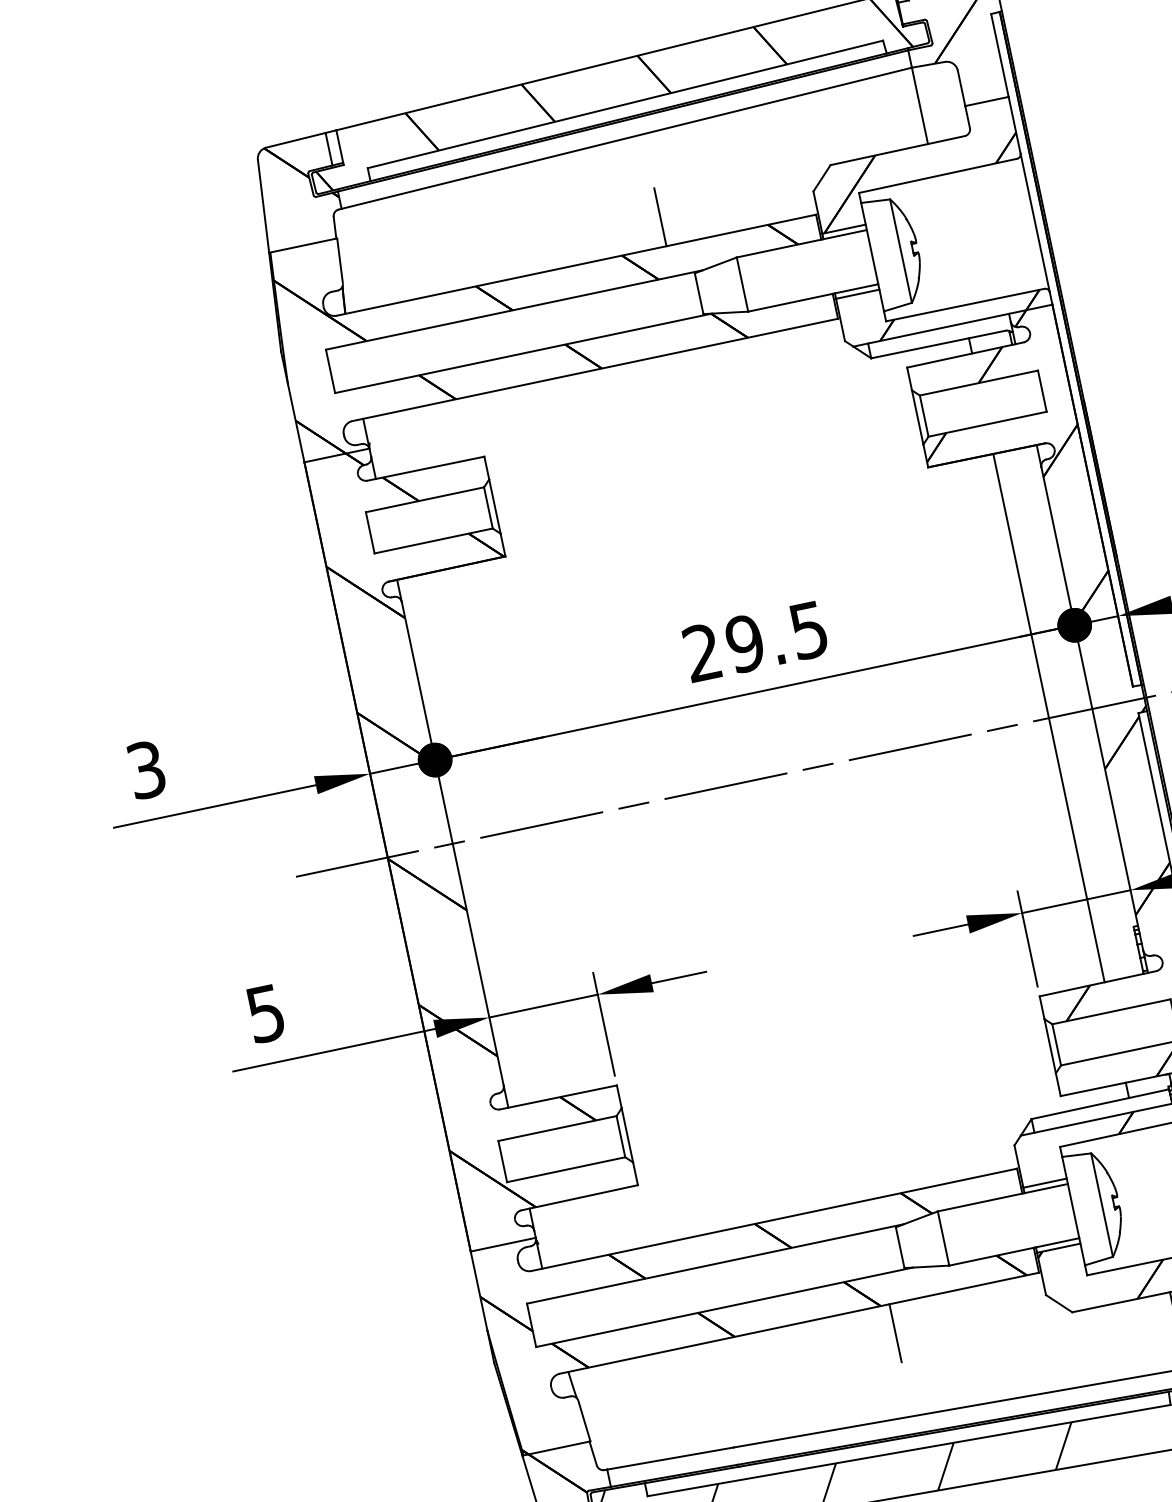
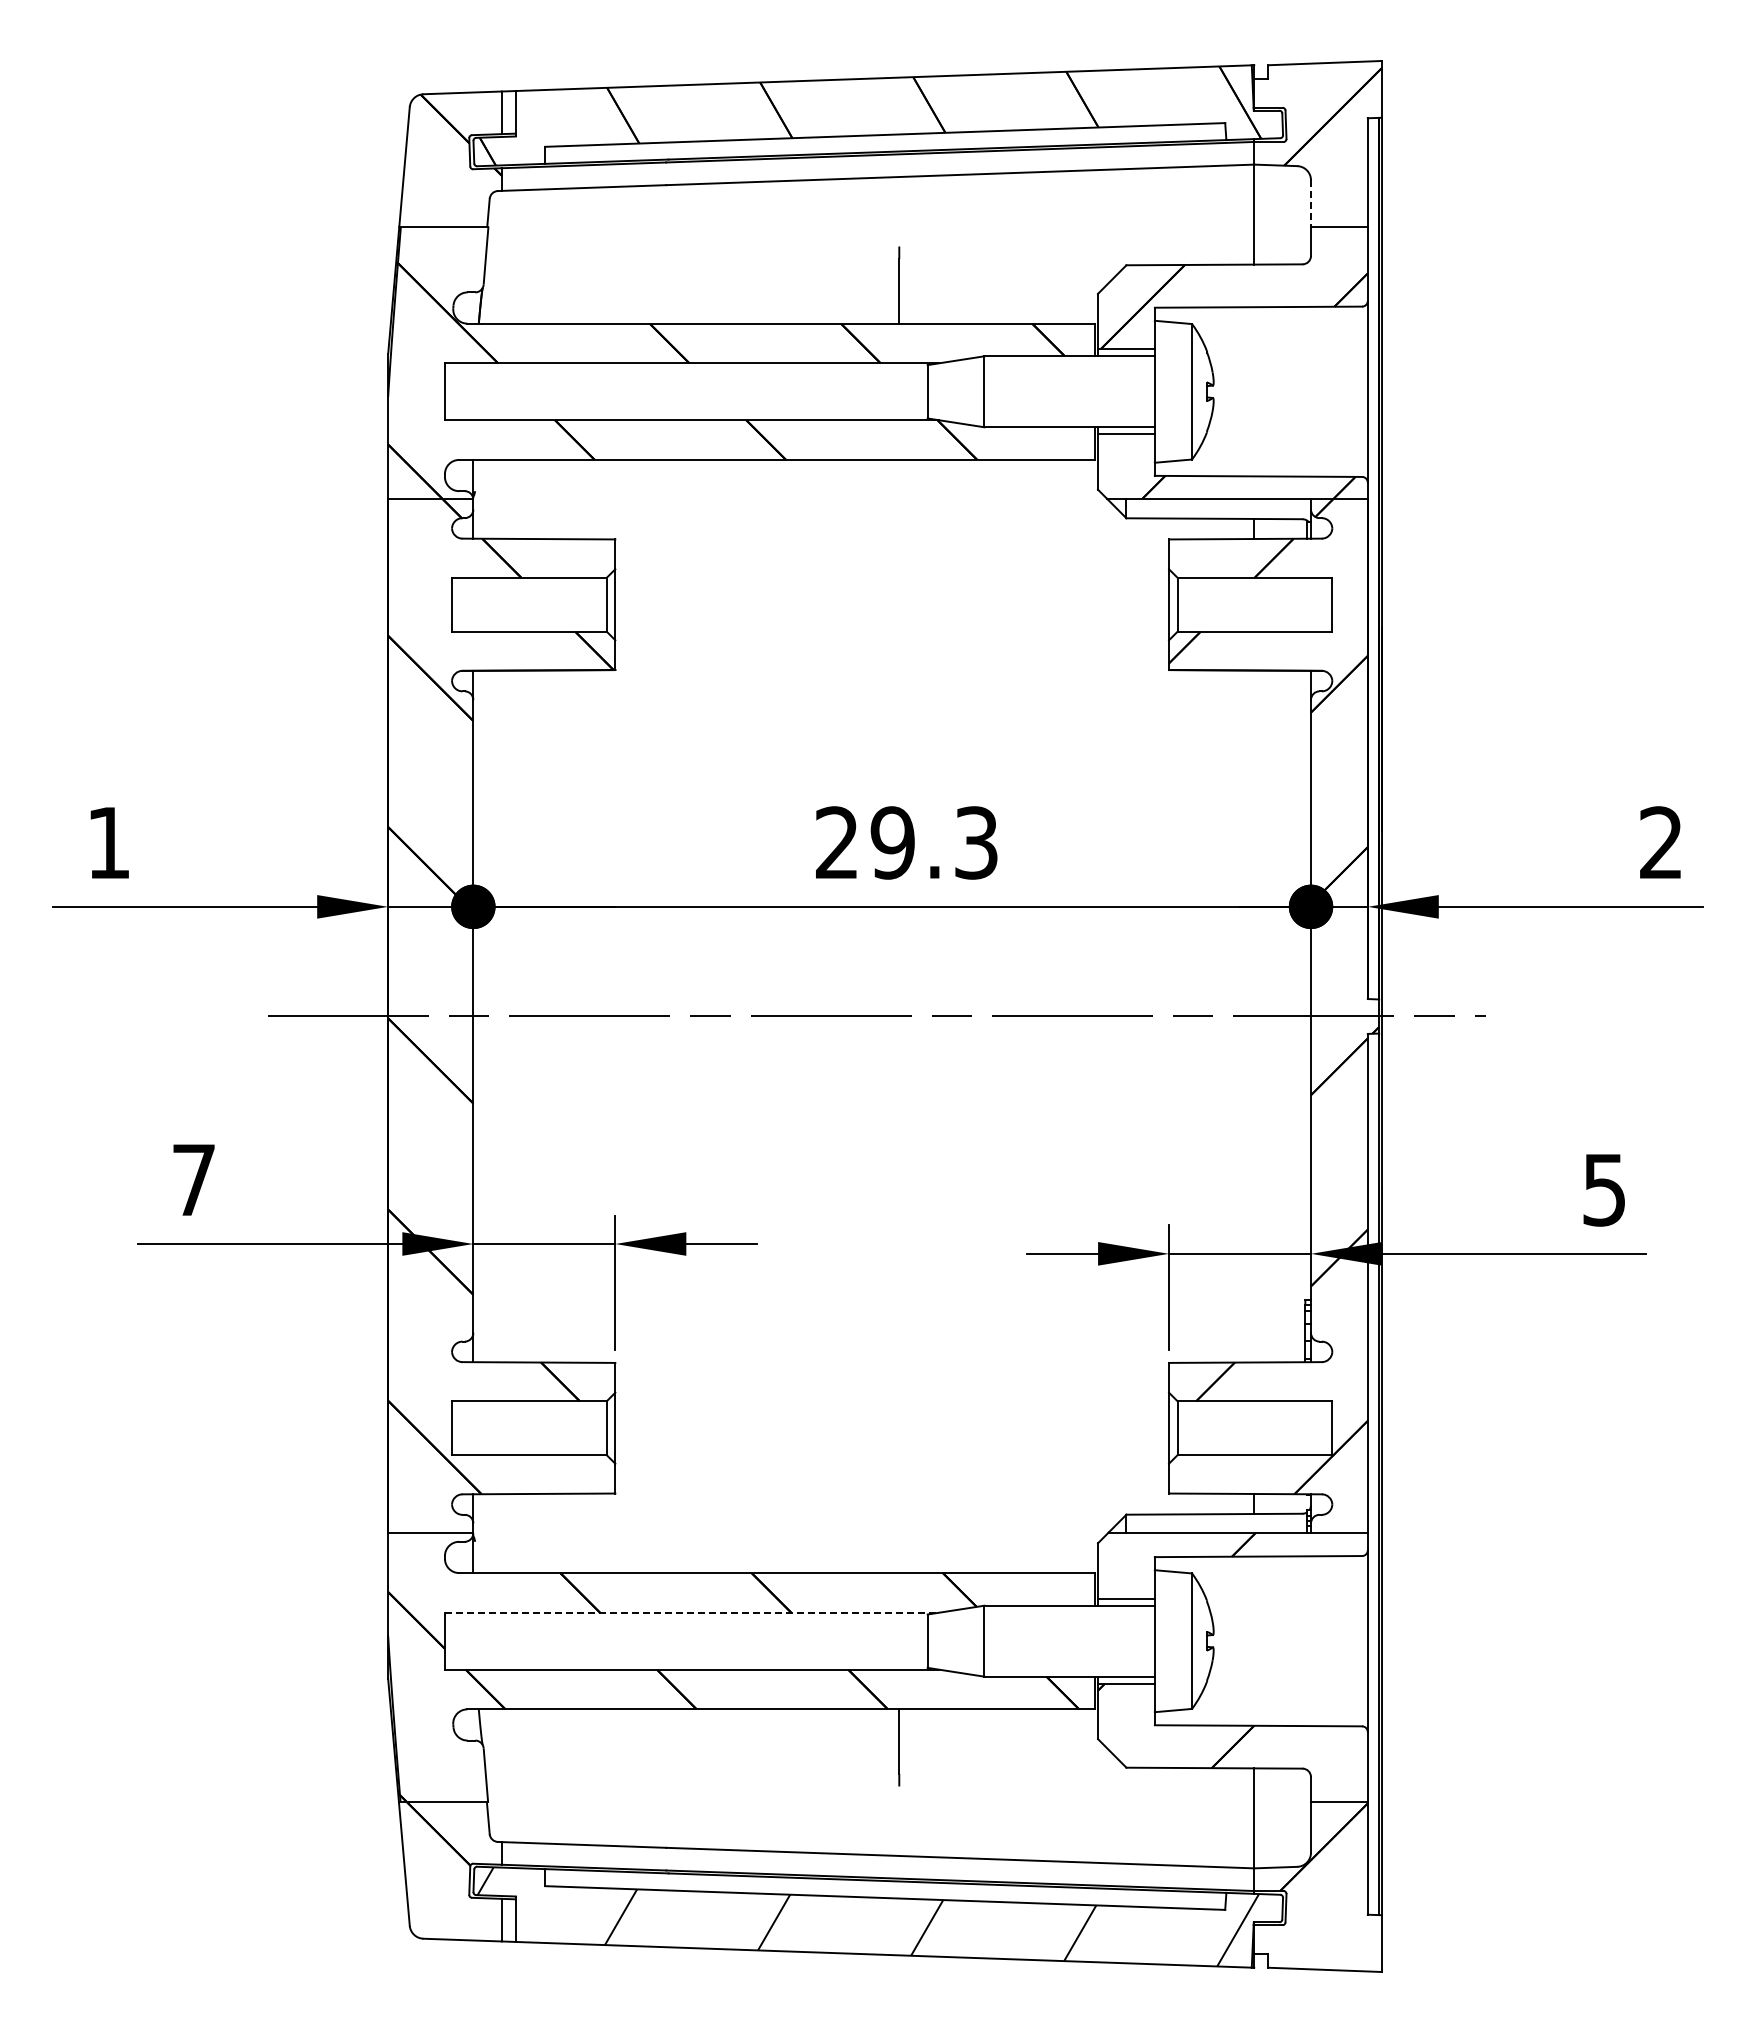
line: (962, 88) -> (1311, 204), solid -> dashed
text: (808, 629) -> (976, 842), 29.5 -> 29.3
line: (1049, 718) -> (1254, 1016), removed
text: (146, 769) -> (108, 842), 3 -> 1
text: (265, 1014) -> (193, 1180), 5 -> 7
line: (715, 1263) -> (691, 1612), solid -> dashed

